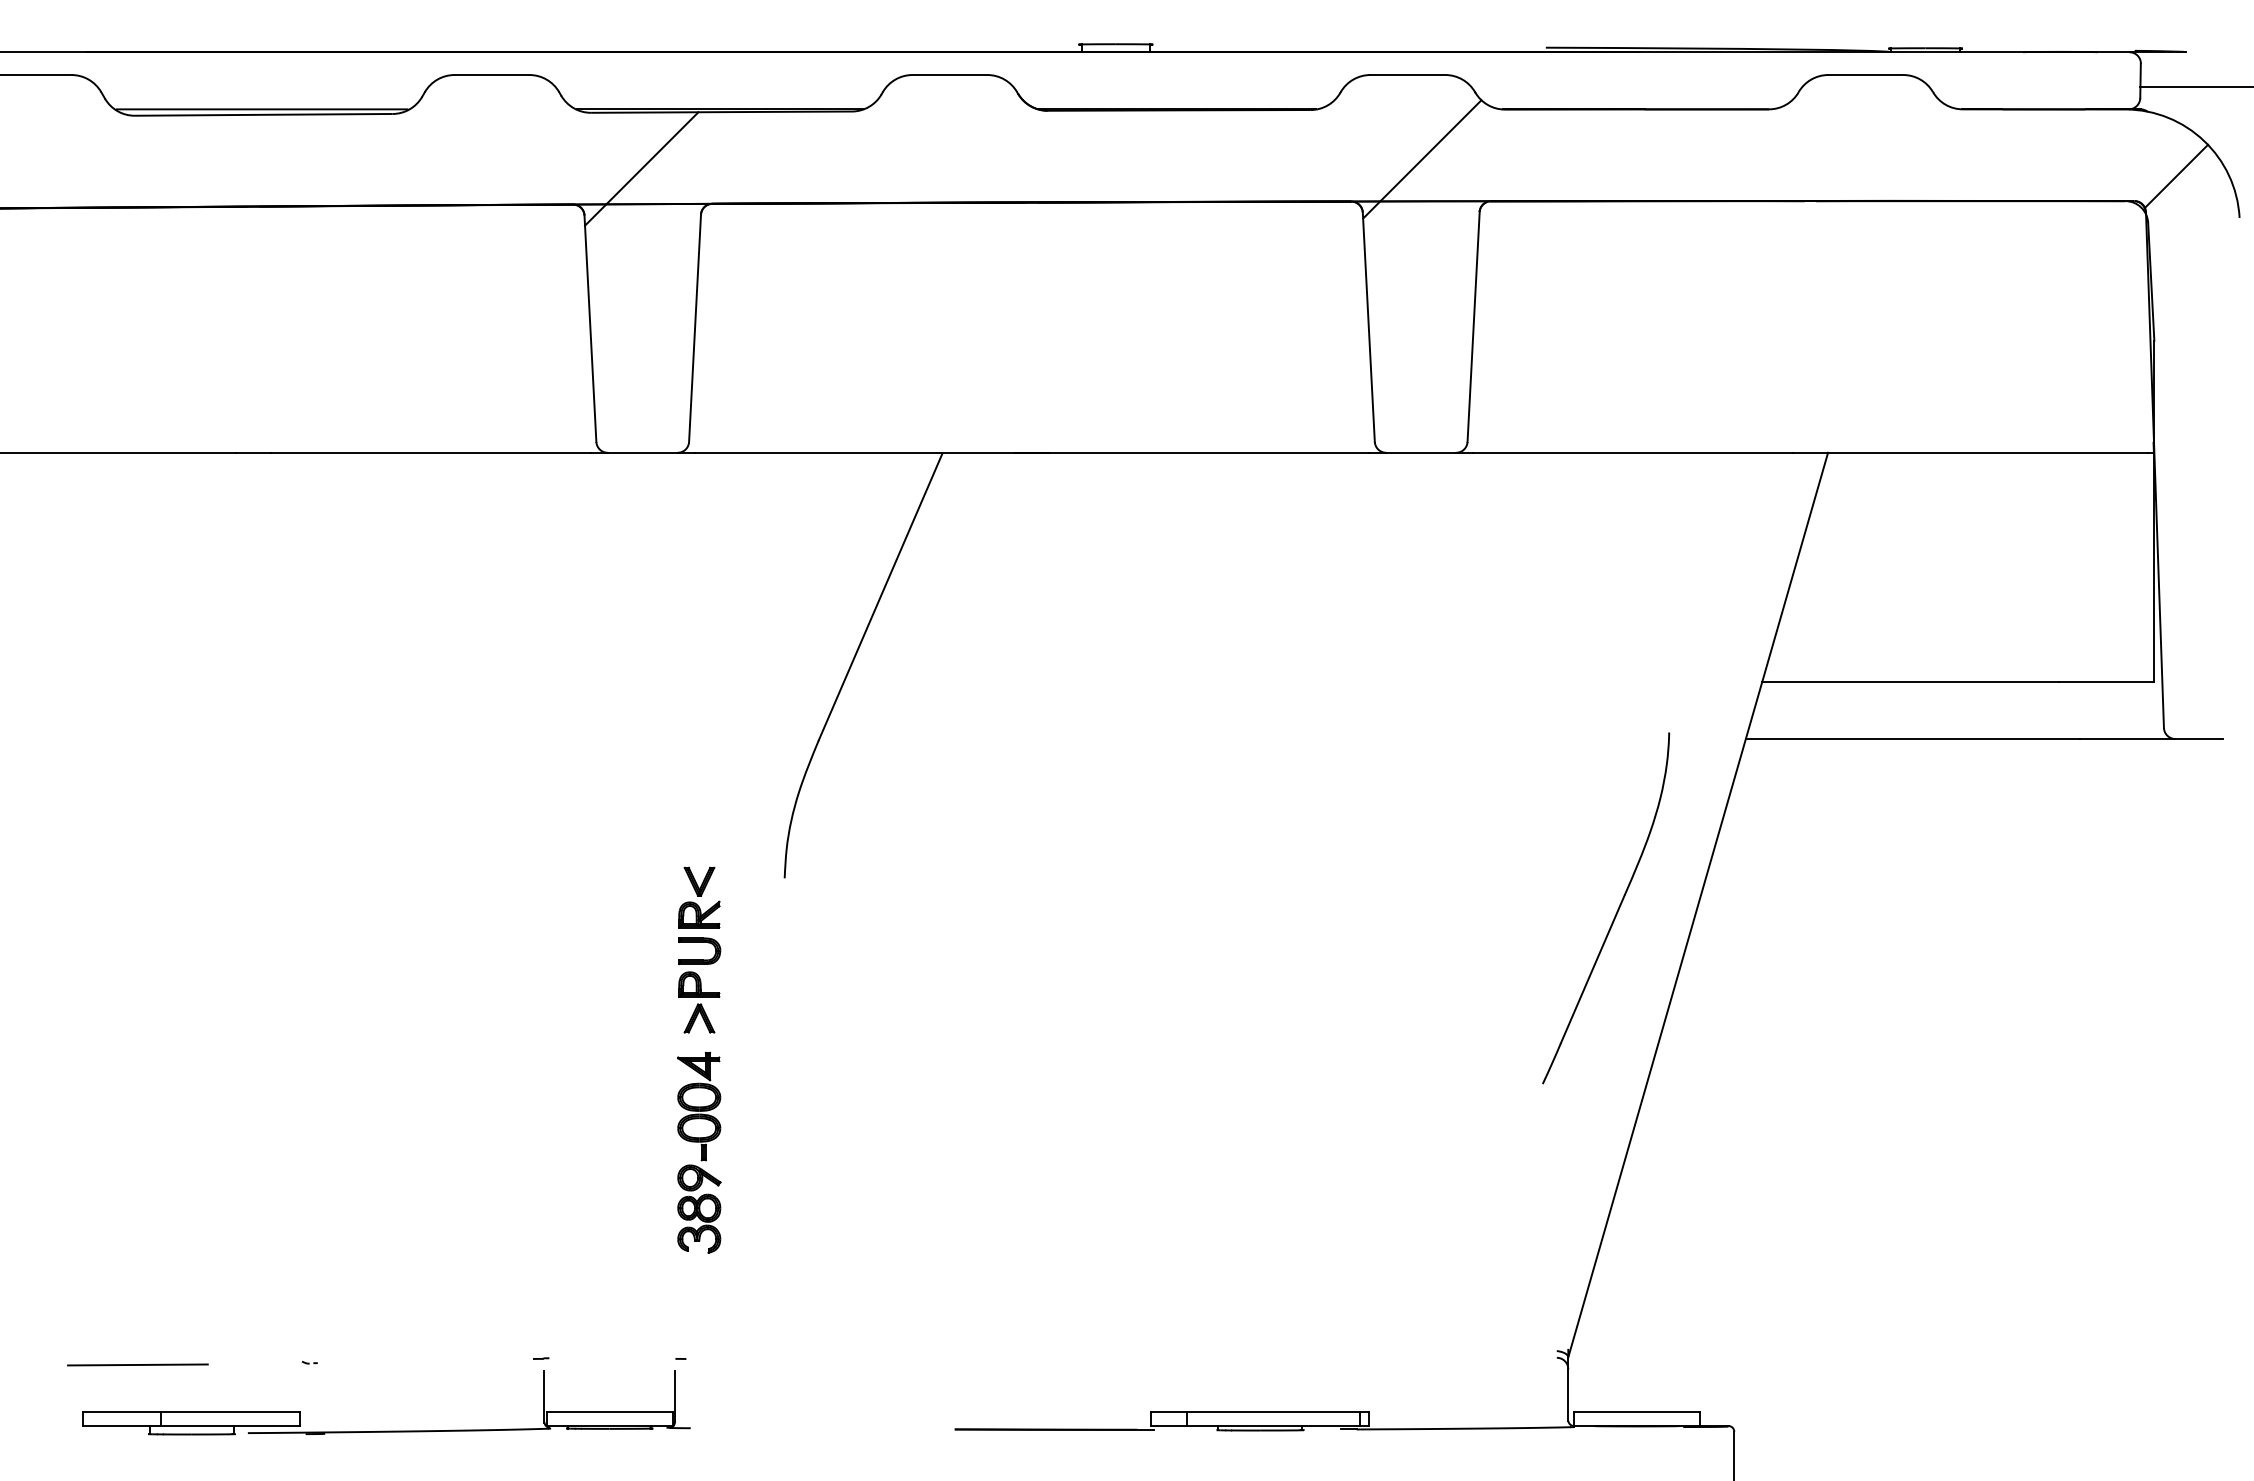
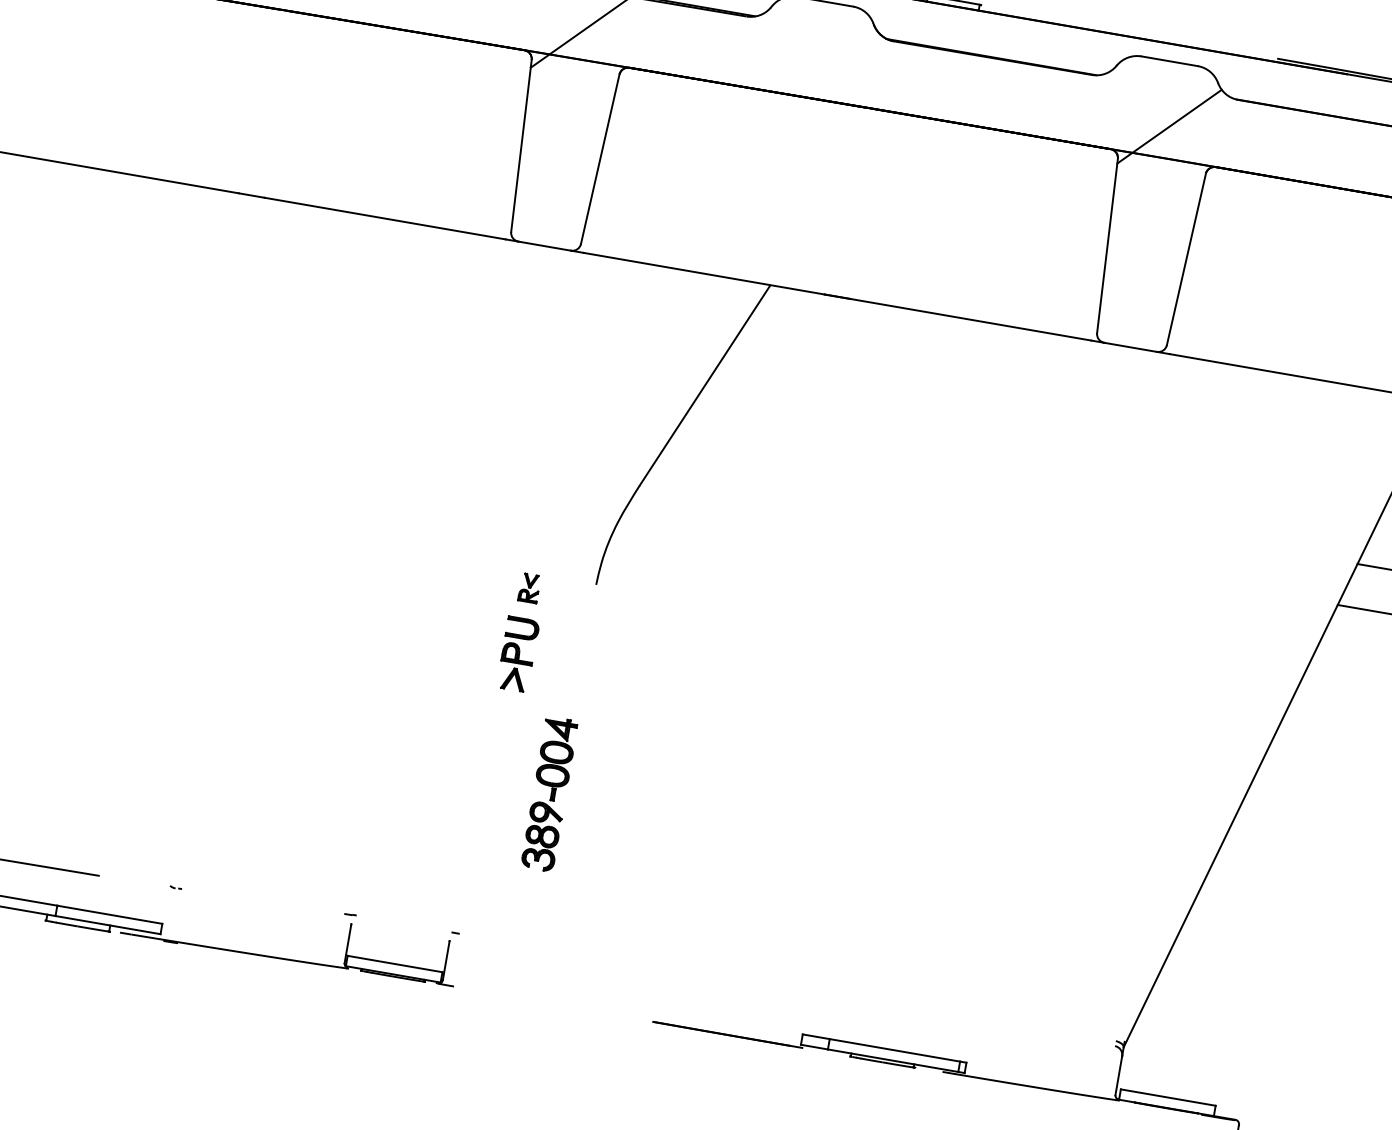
part: (699, 897) -> (529, 588), size x0.6
part: (1615, 913) -> (1216, 719), removed
part: (699, 1152) -> (549, 794), moved

